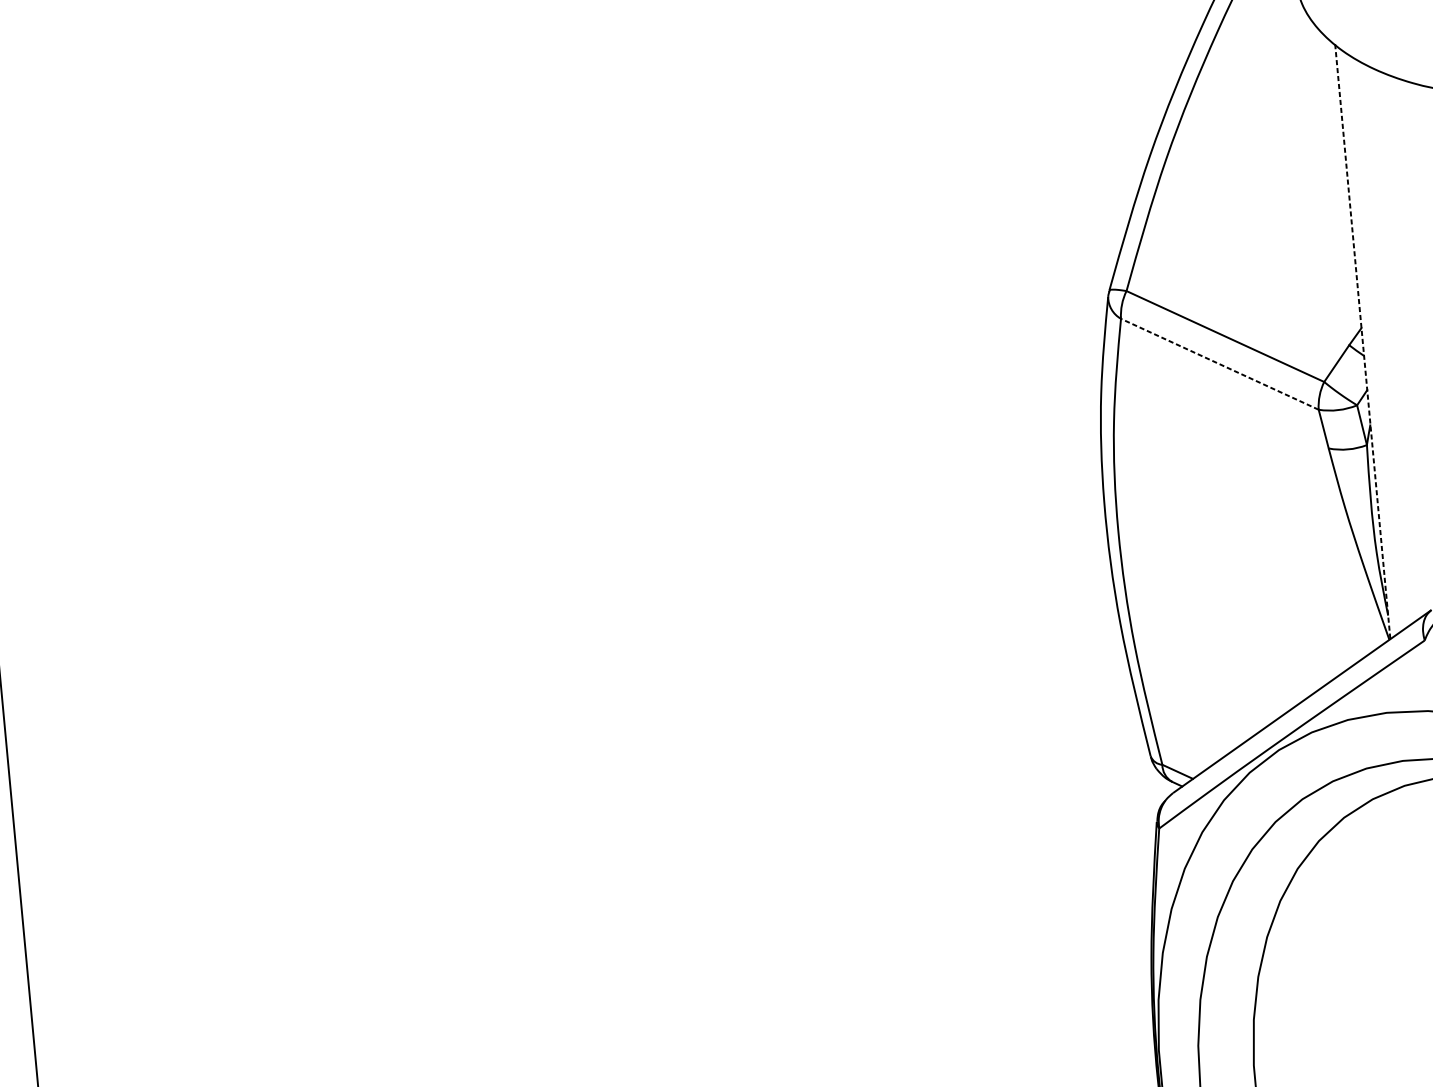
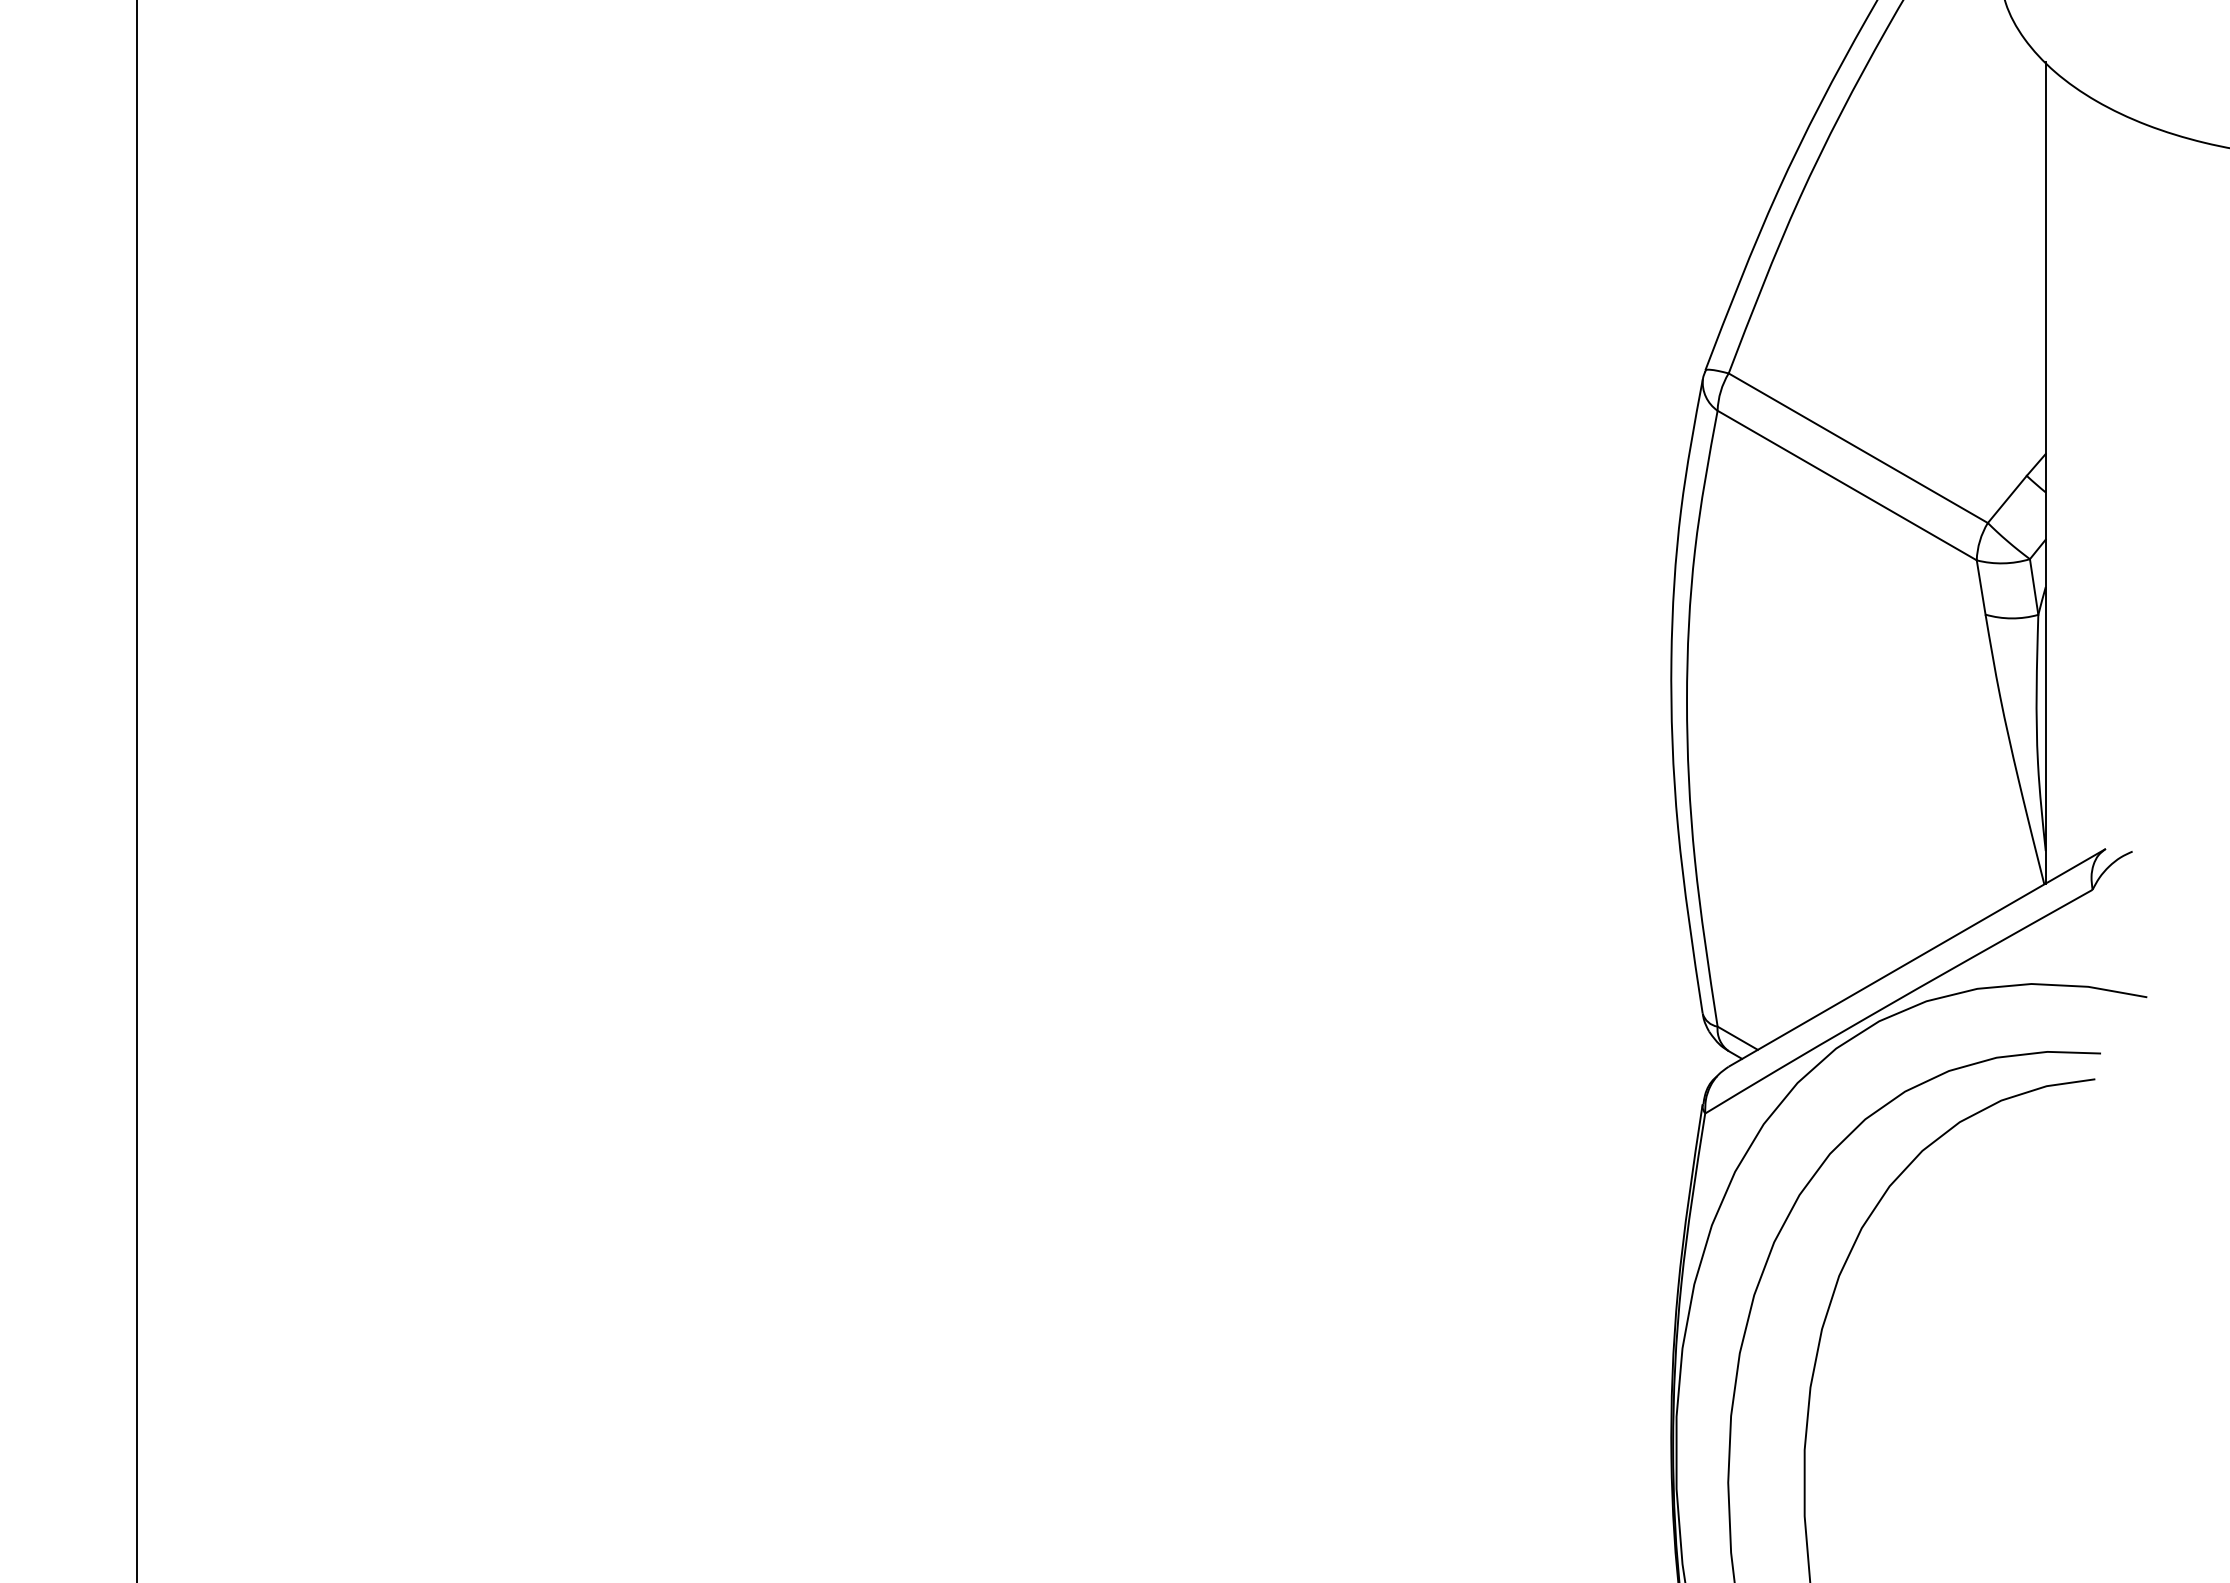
line: (1362, 341) -> (2045, 472), dashed -> solid
line: (1220, 364) -> (1847, 485), dashed -> solid

